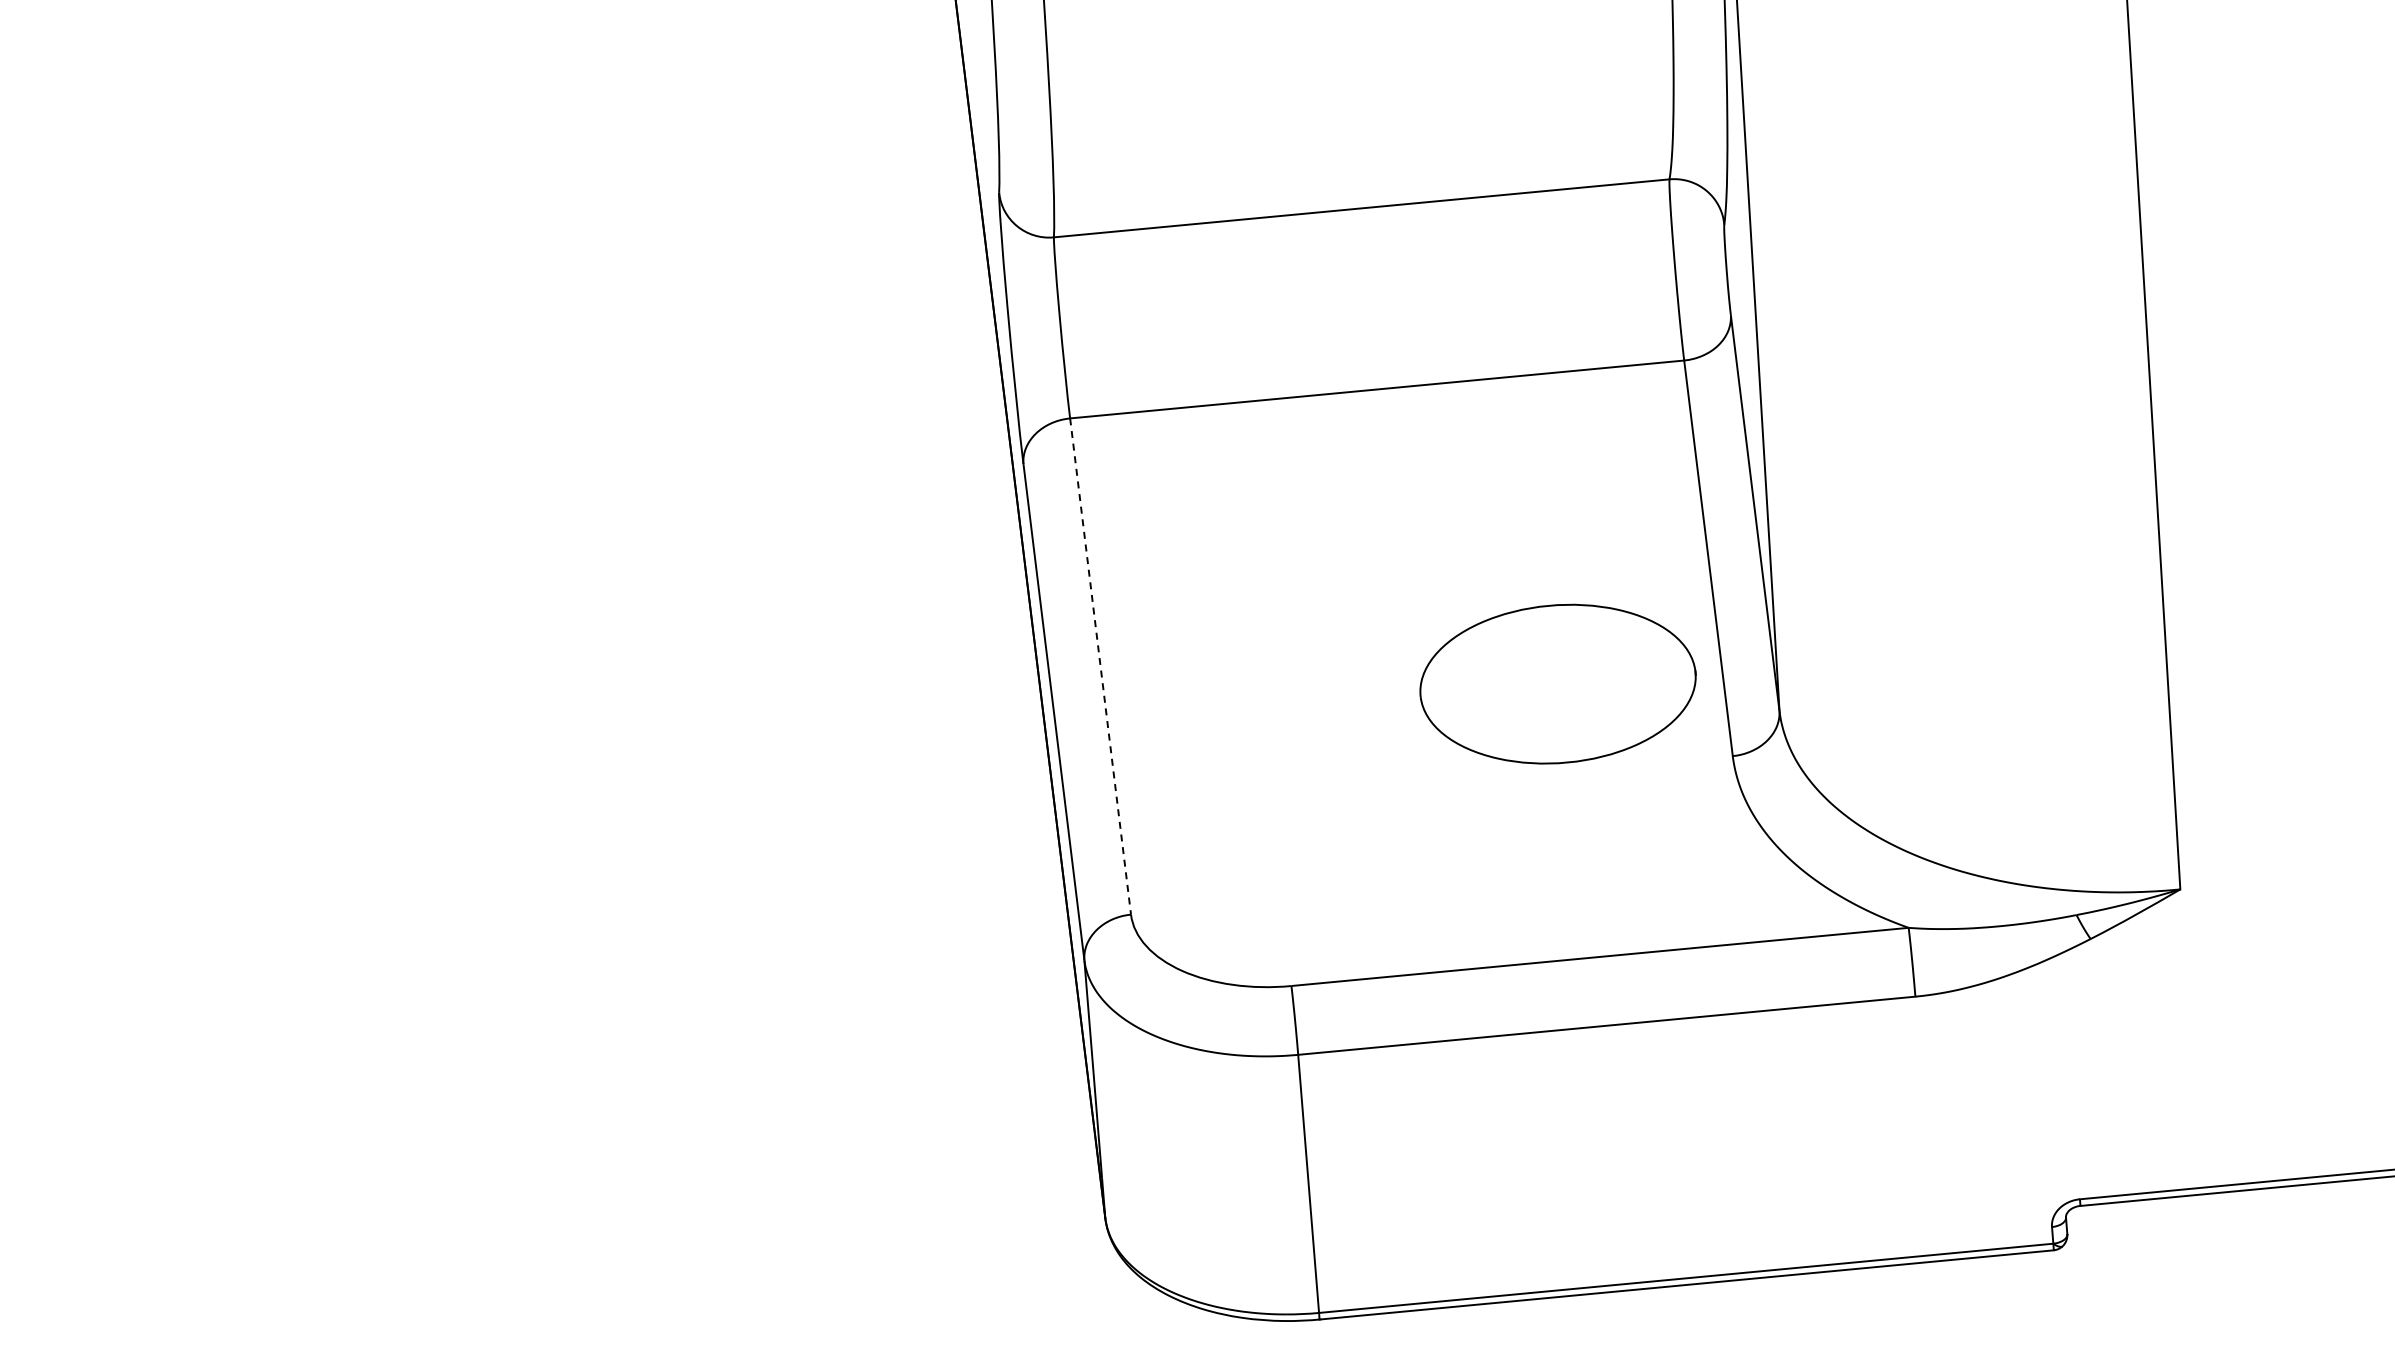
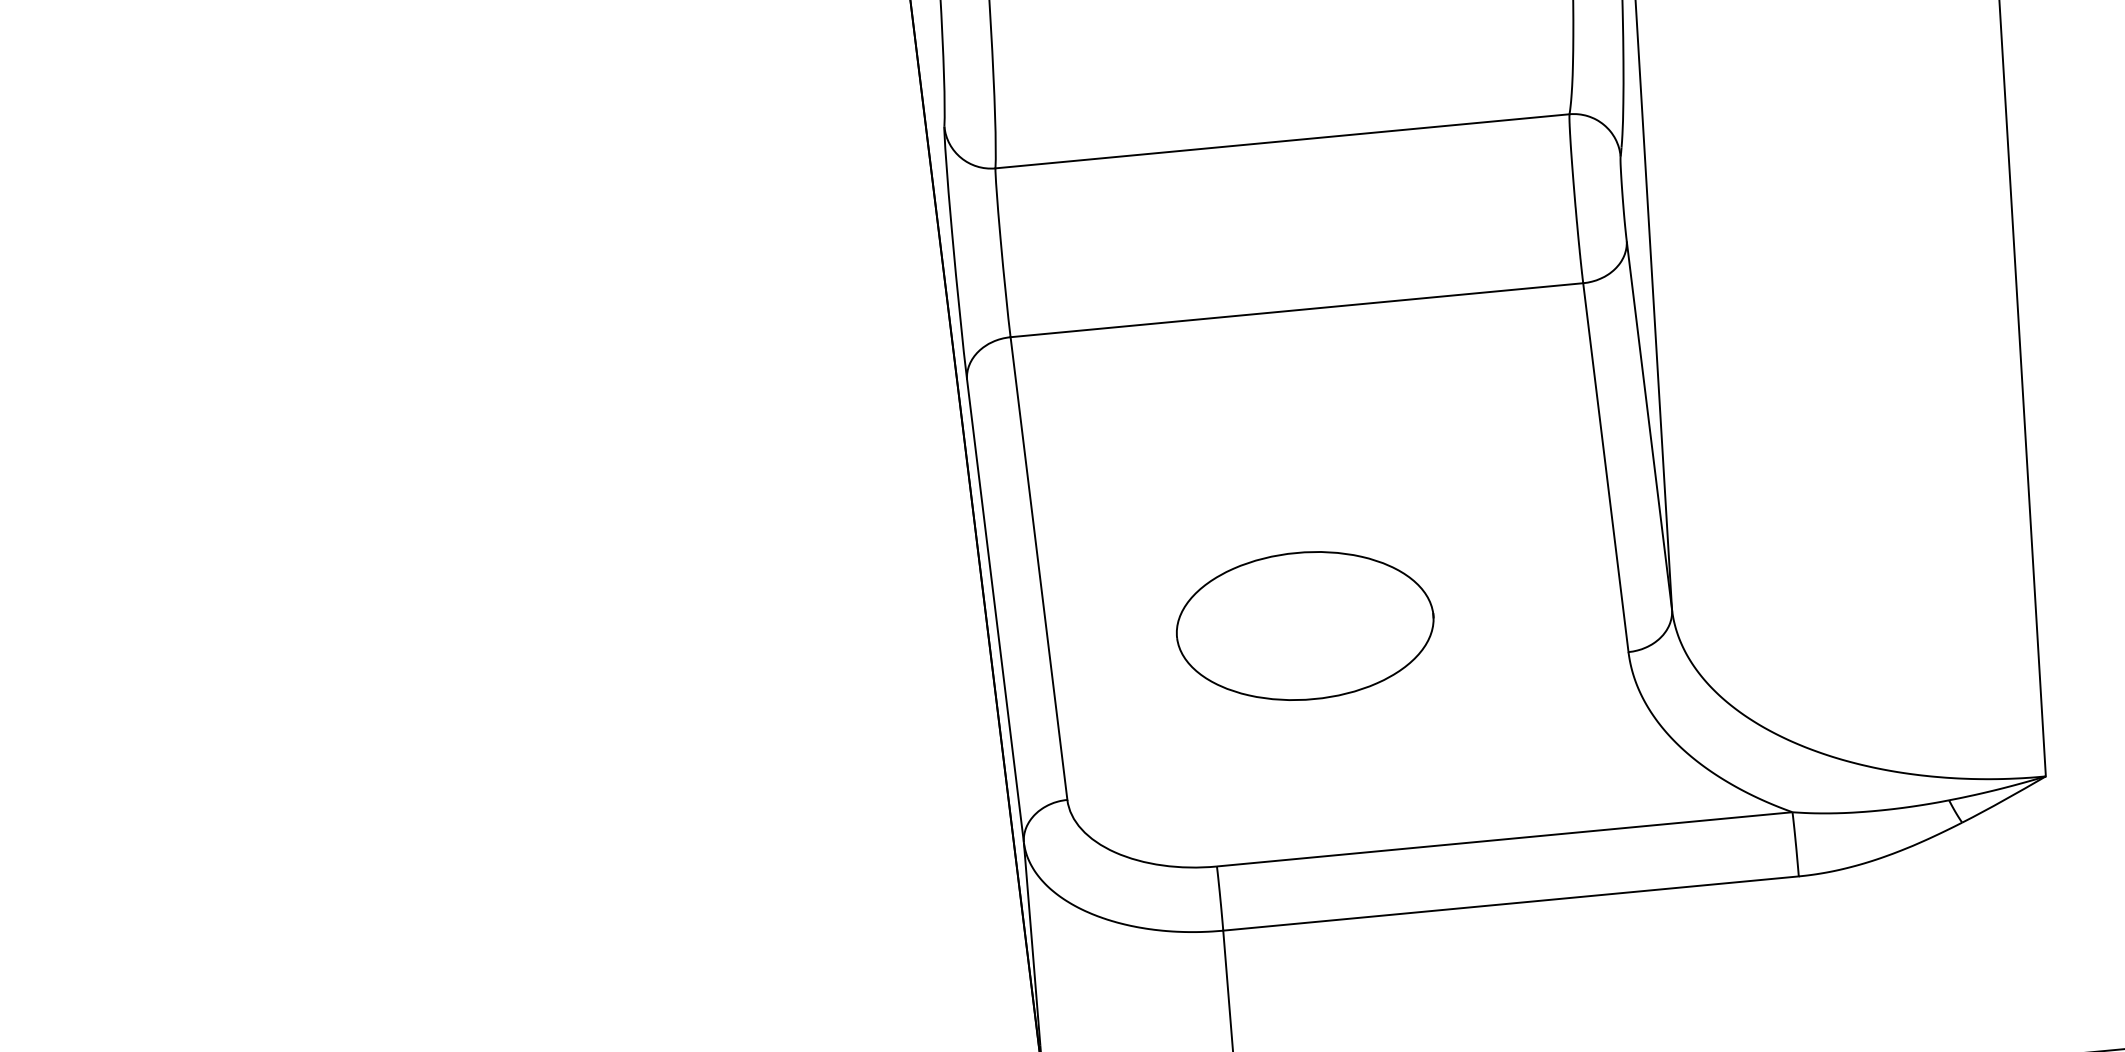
line: (1100, 666) -> (1038, 568), dashed -> solid
part: (1557, 683) -> (1304, 625), moved

